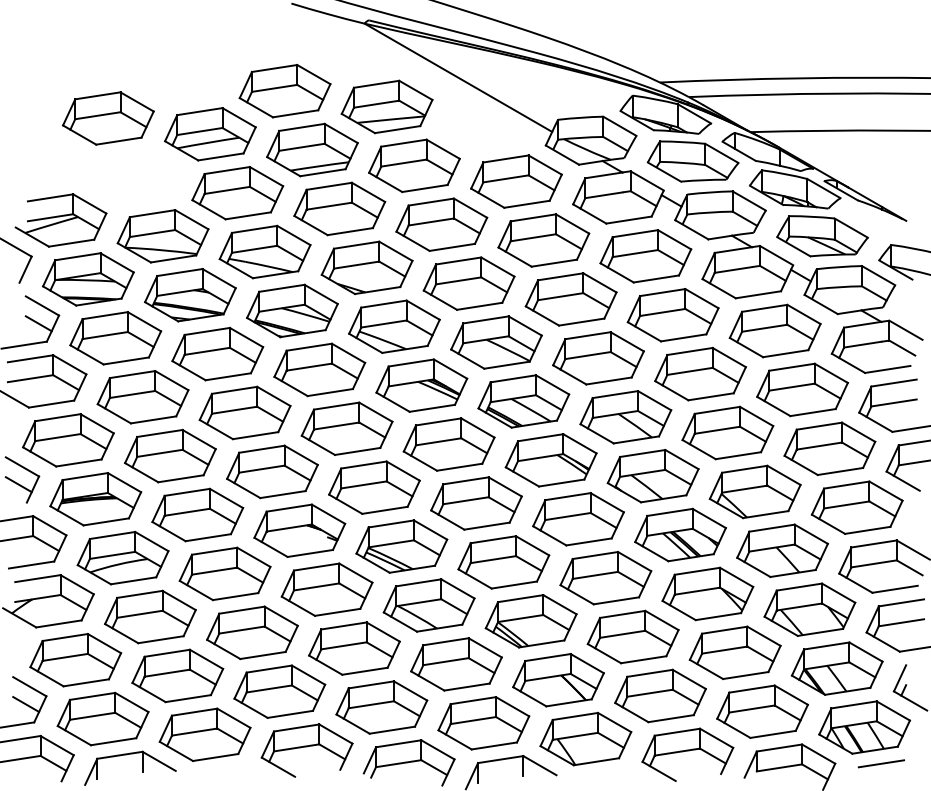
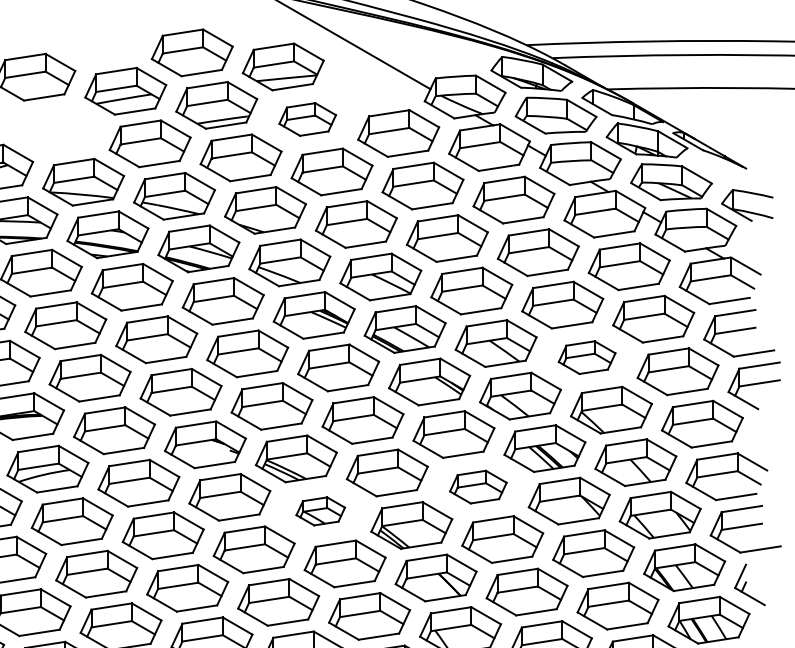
part: (414, 165) -> (307, 119), size x0.7
part: (727, 432) -> (586, 357), size x0.7
part: (605, 578) -> (478, 487), size x0.7
part: (428, 605) -> (320, 511), size x0.6

